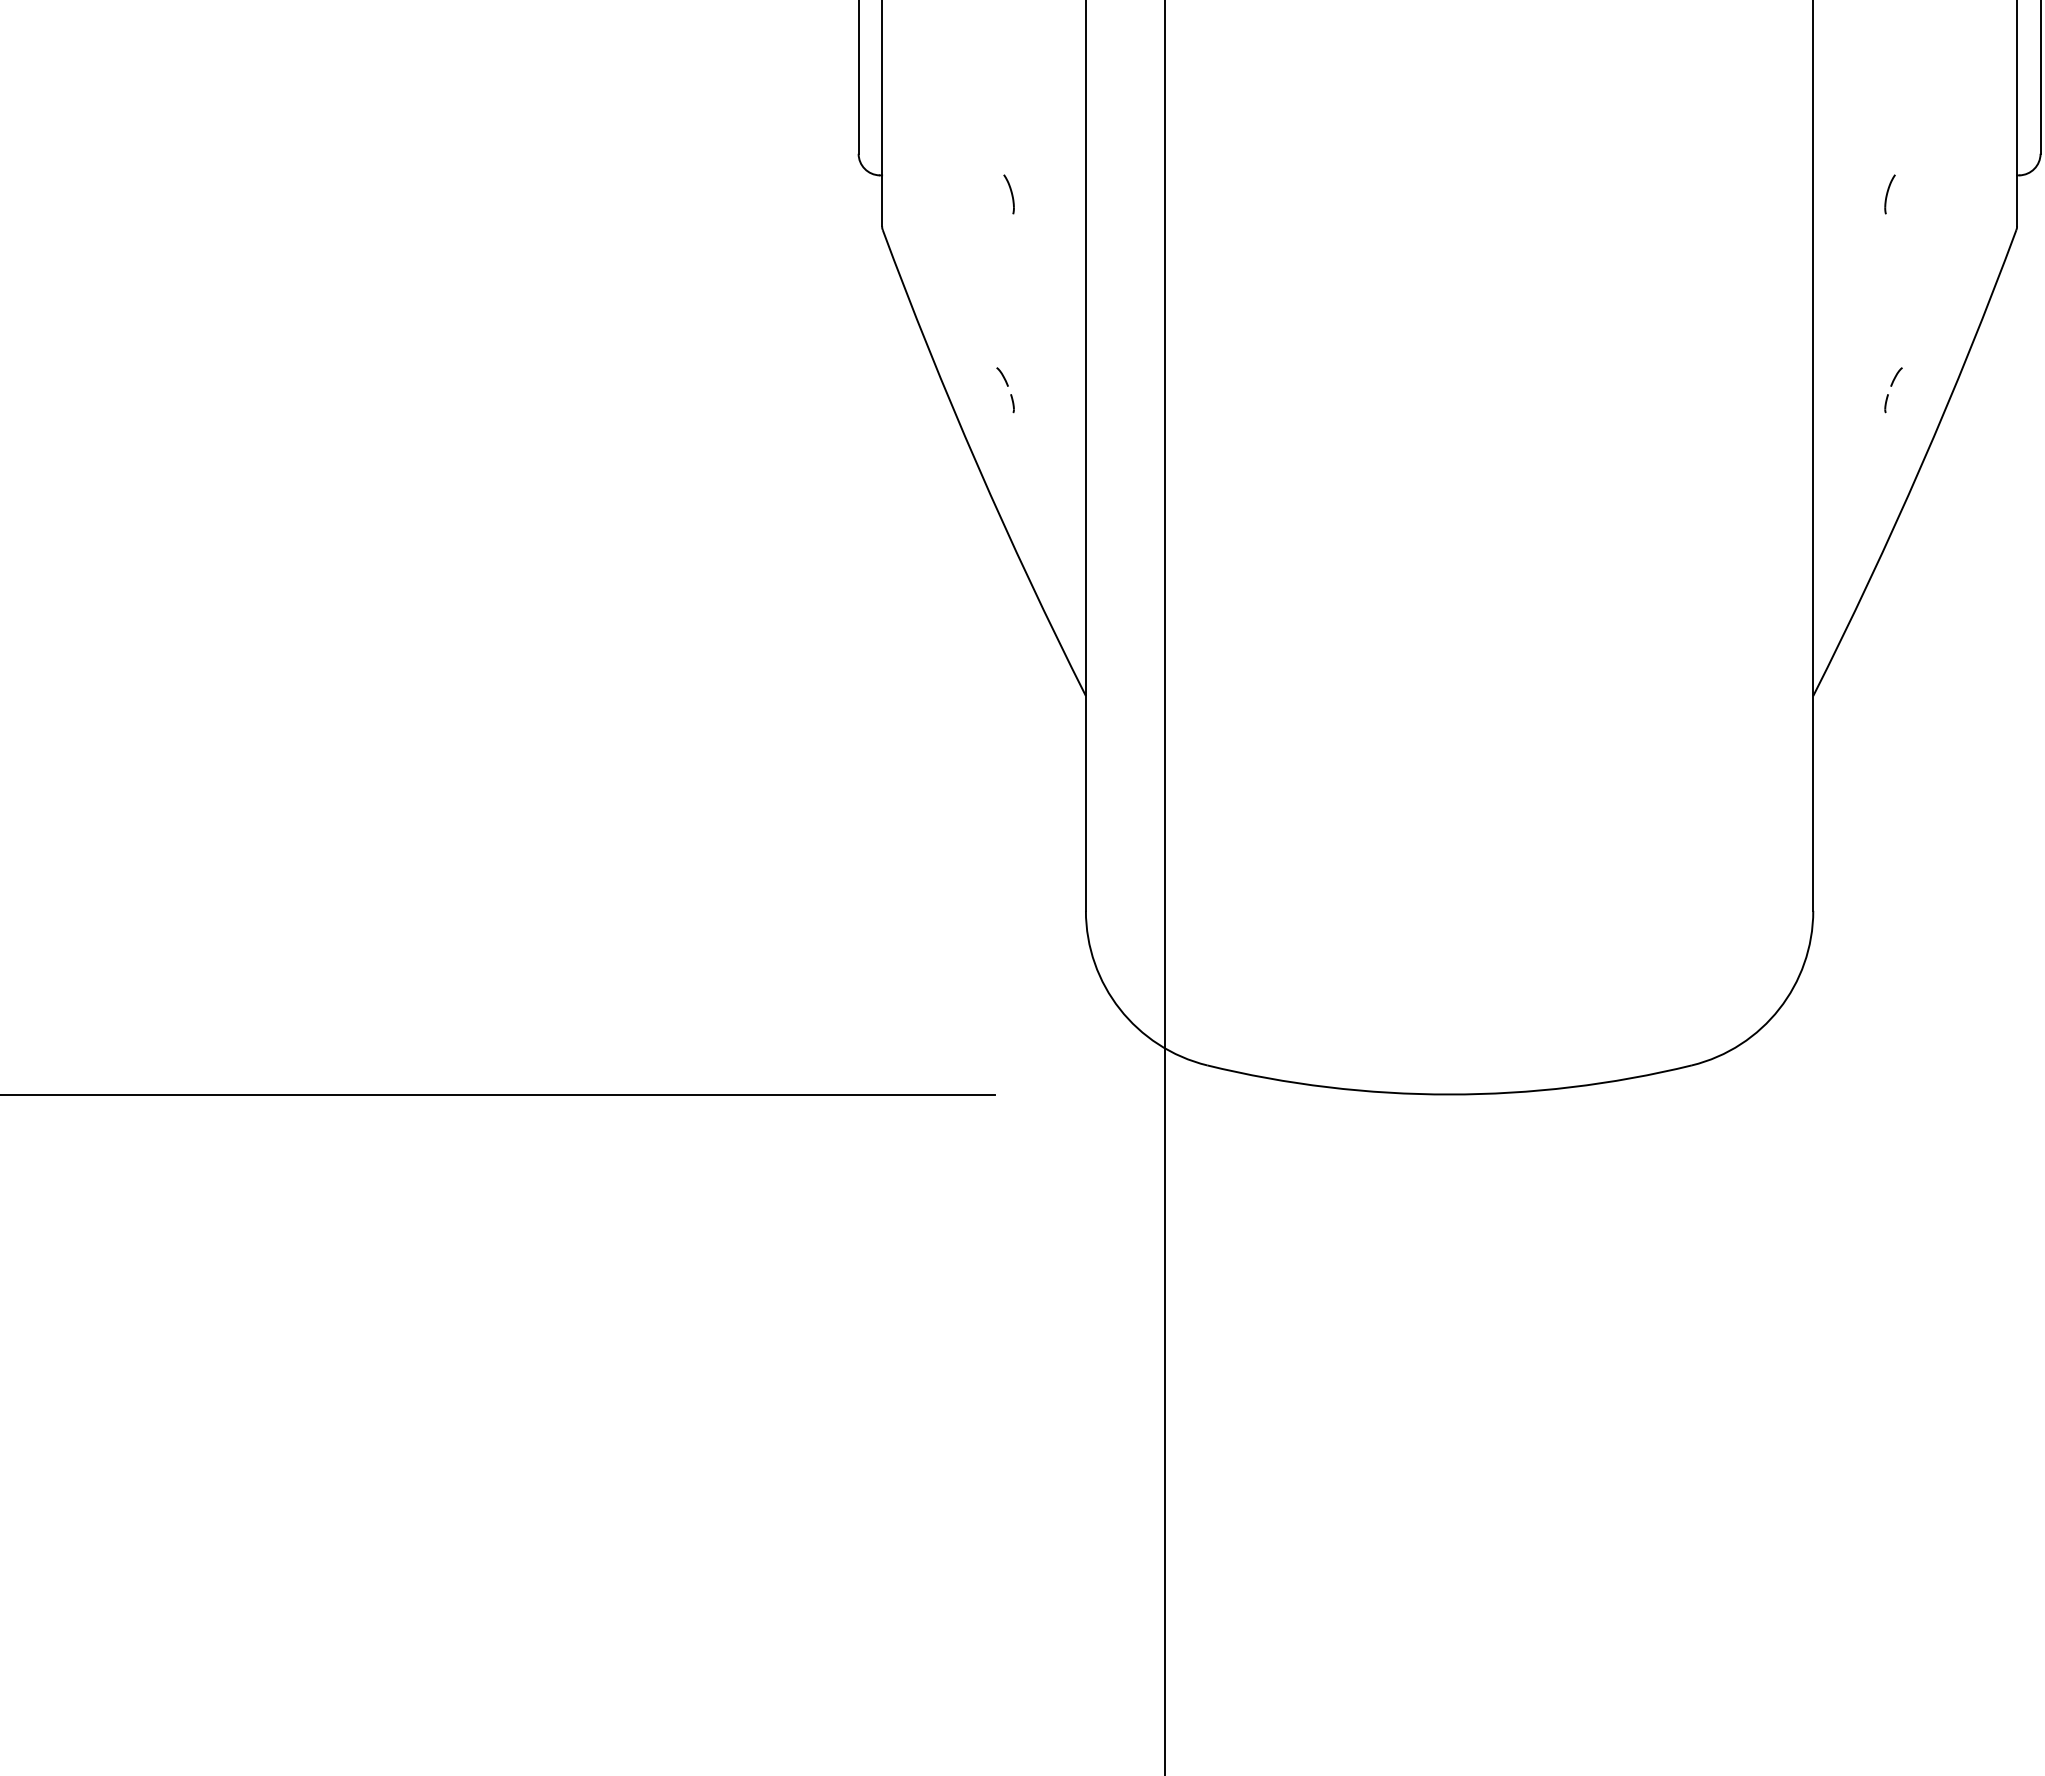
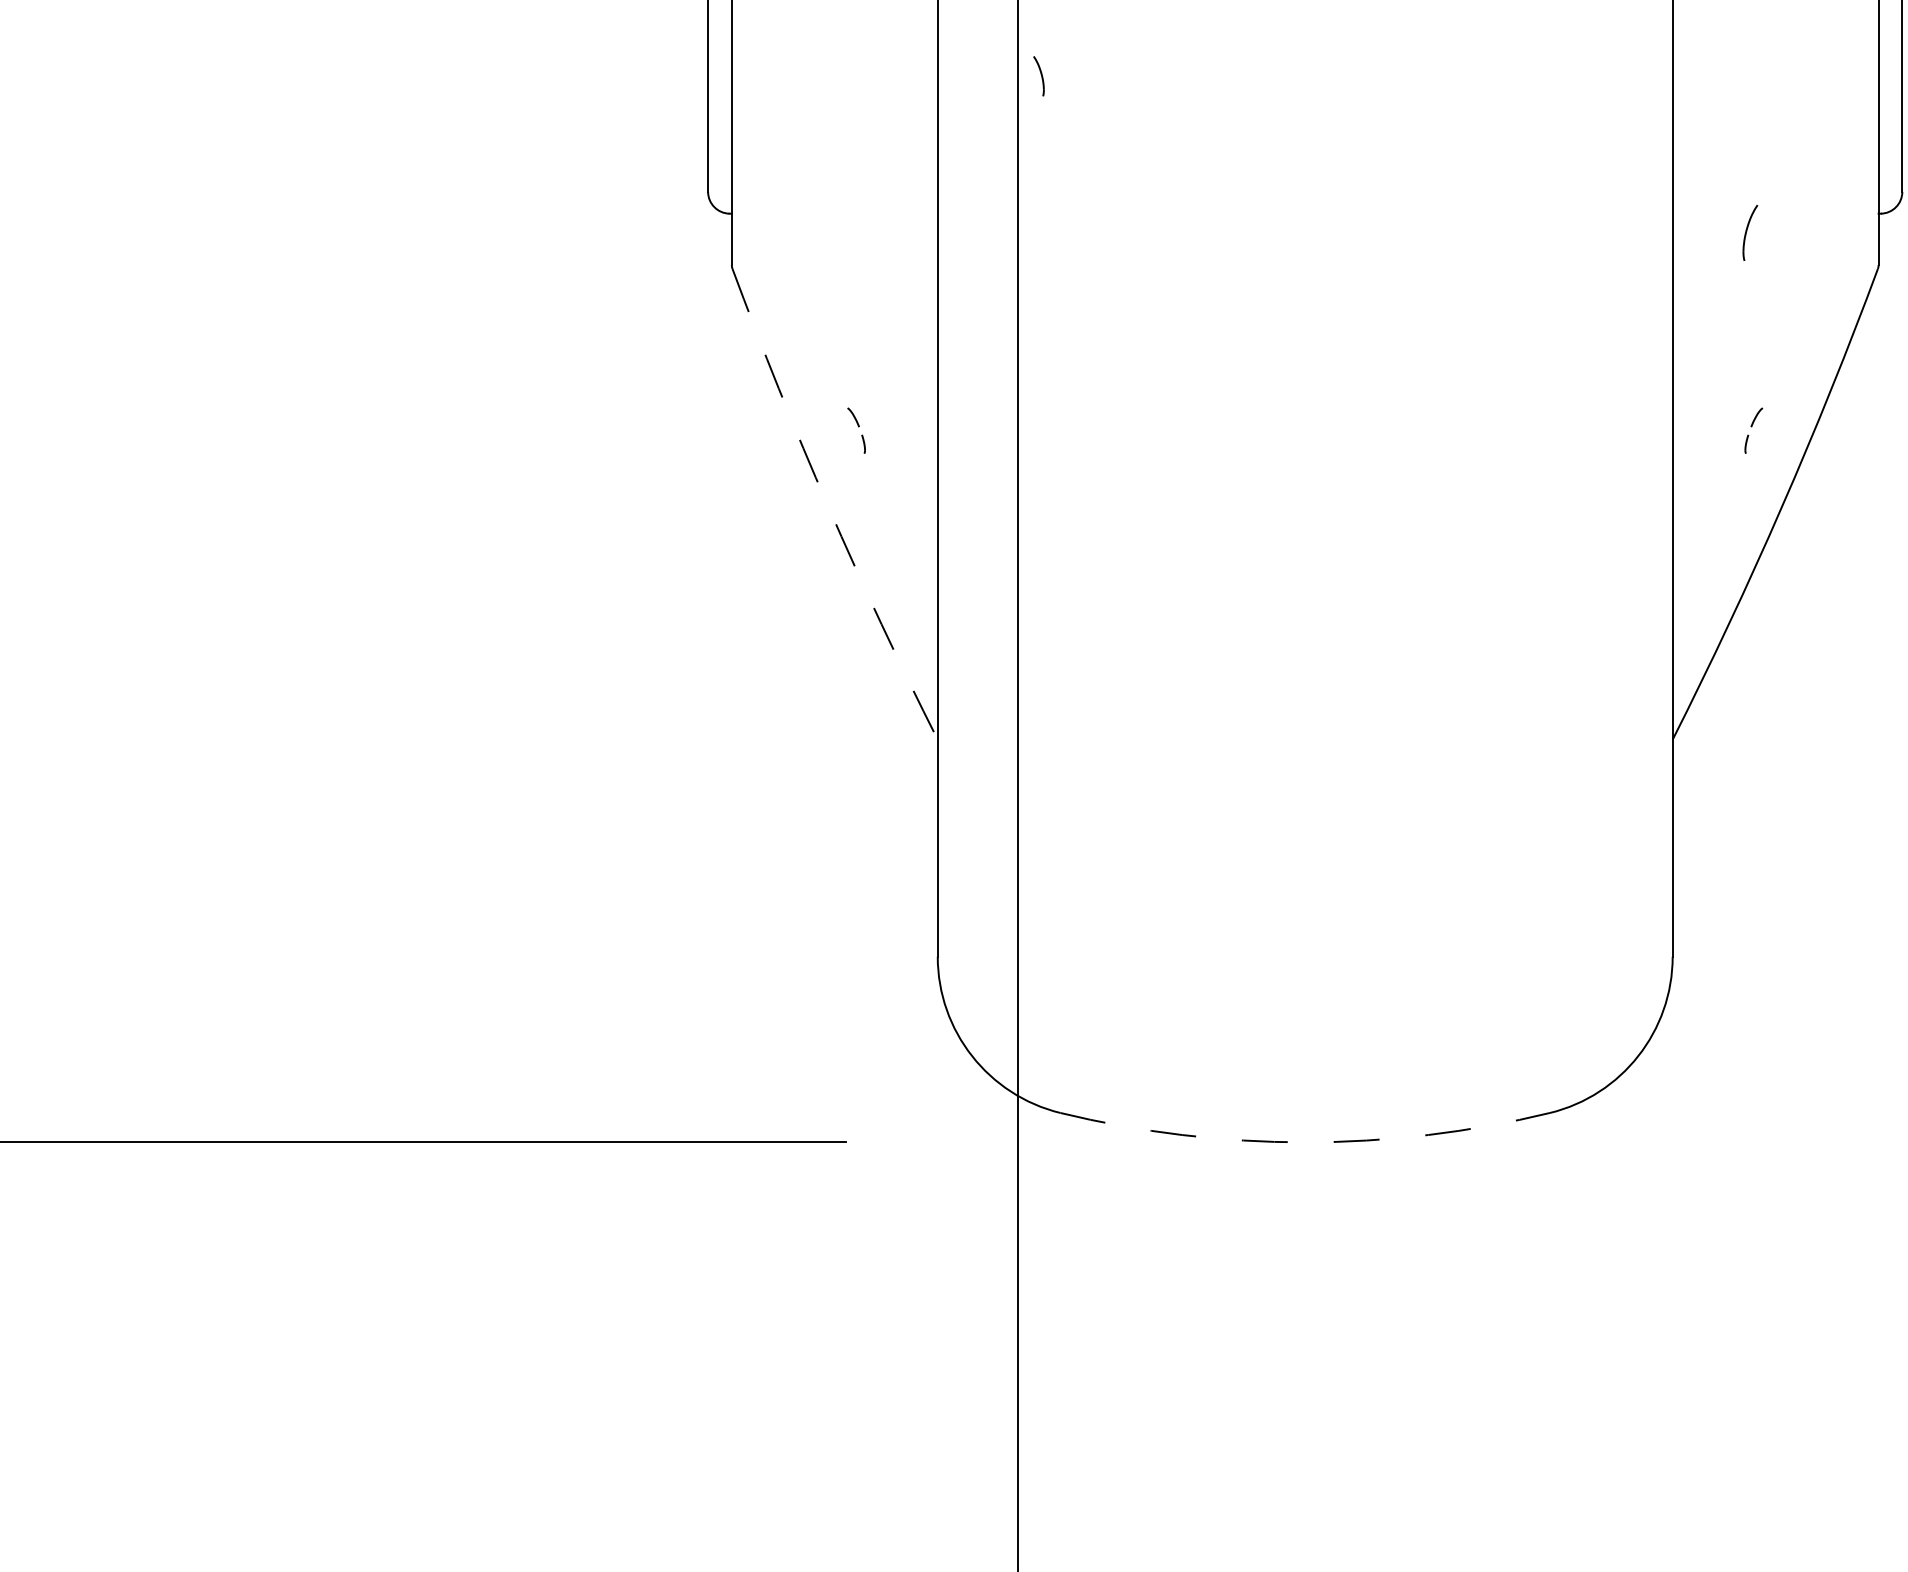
part: (1008, 194) -> (1038, 76), moved
part: (1889, 194) -> (1749, 232), size x1.4
arc: (977, 465) -> (828, 506), solid -> dashed
arc: (1449, 1094) -> (1305, 1142), solid -> dashed

